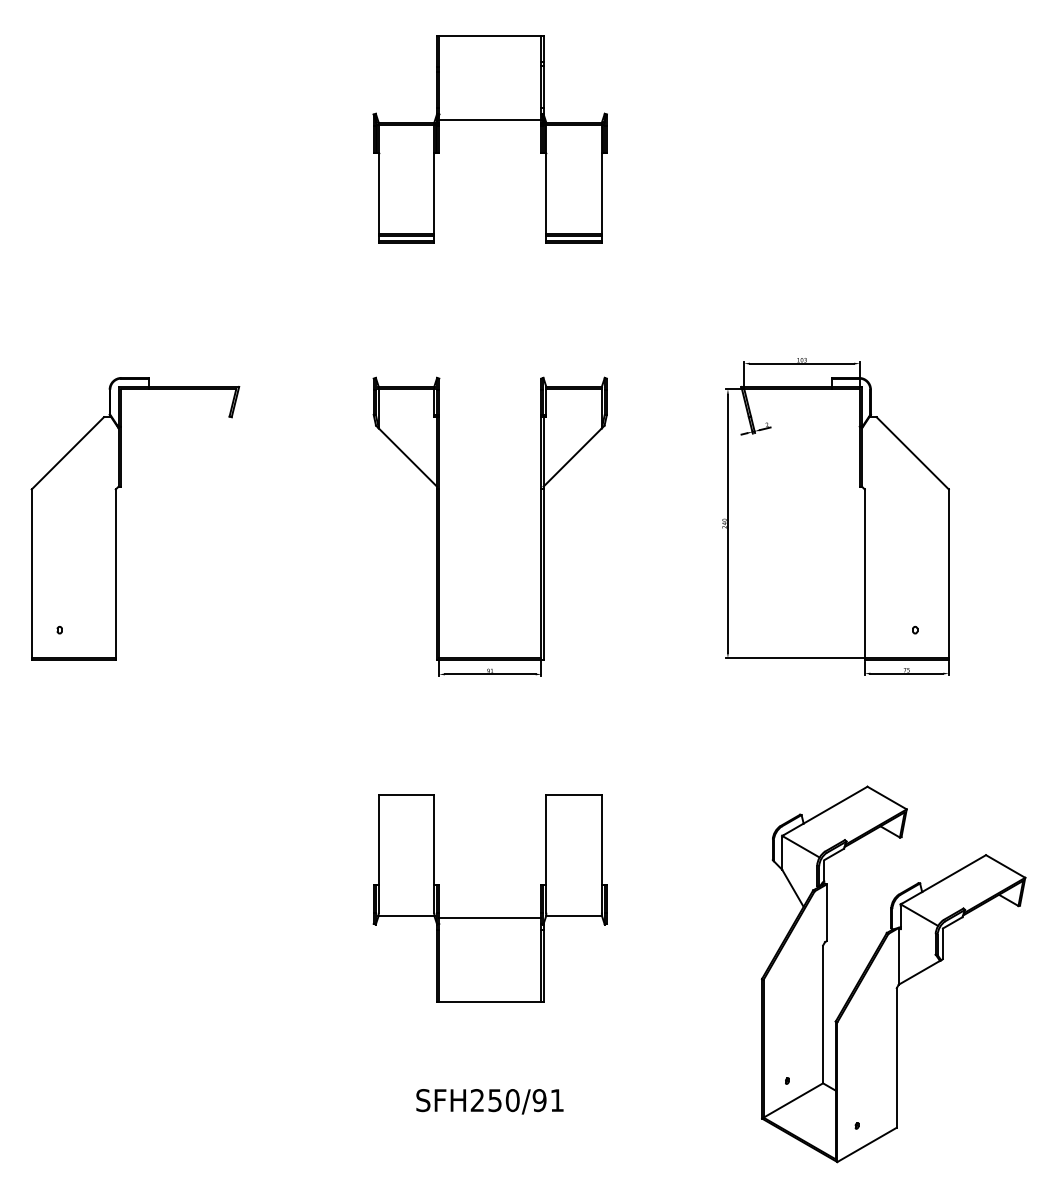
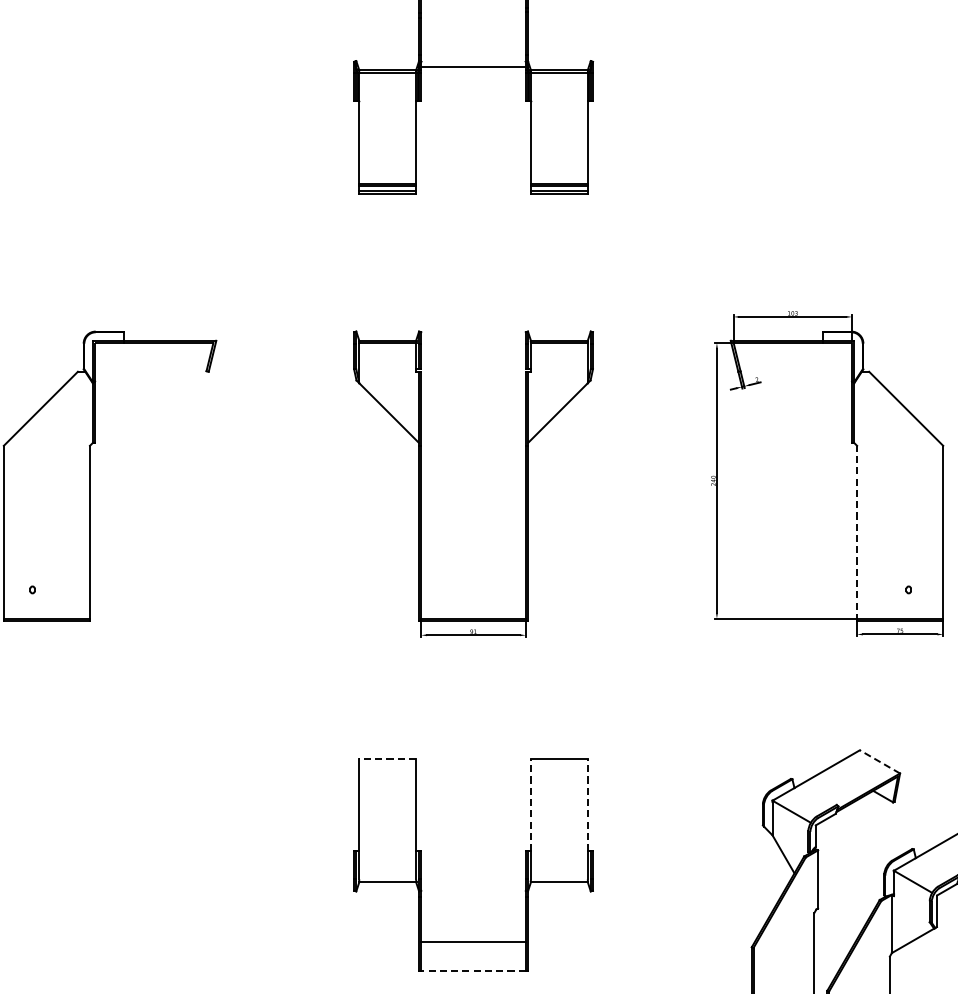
line: (864, 574) -> (856, 532), solid -> dashed
line: (406, 794) -> (387, 758), solid -> dashed
line: (887, 798) -> (880, 762), solid -> dashed
line: (546, 839) -> (531, 804), solid -> dashed
line: (601, 839) -> (587, 804), solid -> dashed
line: (490, 918) -> (473, 942), moved
line: (489, 1002) -> (472, 971), solid -> dashed

